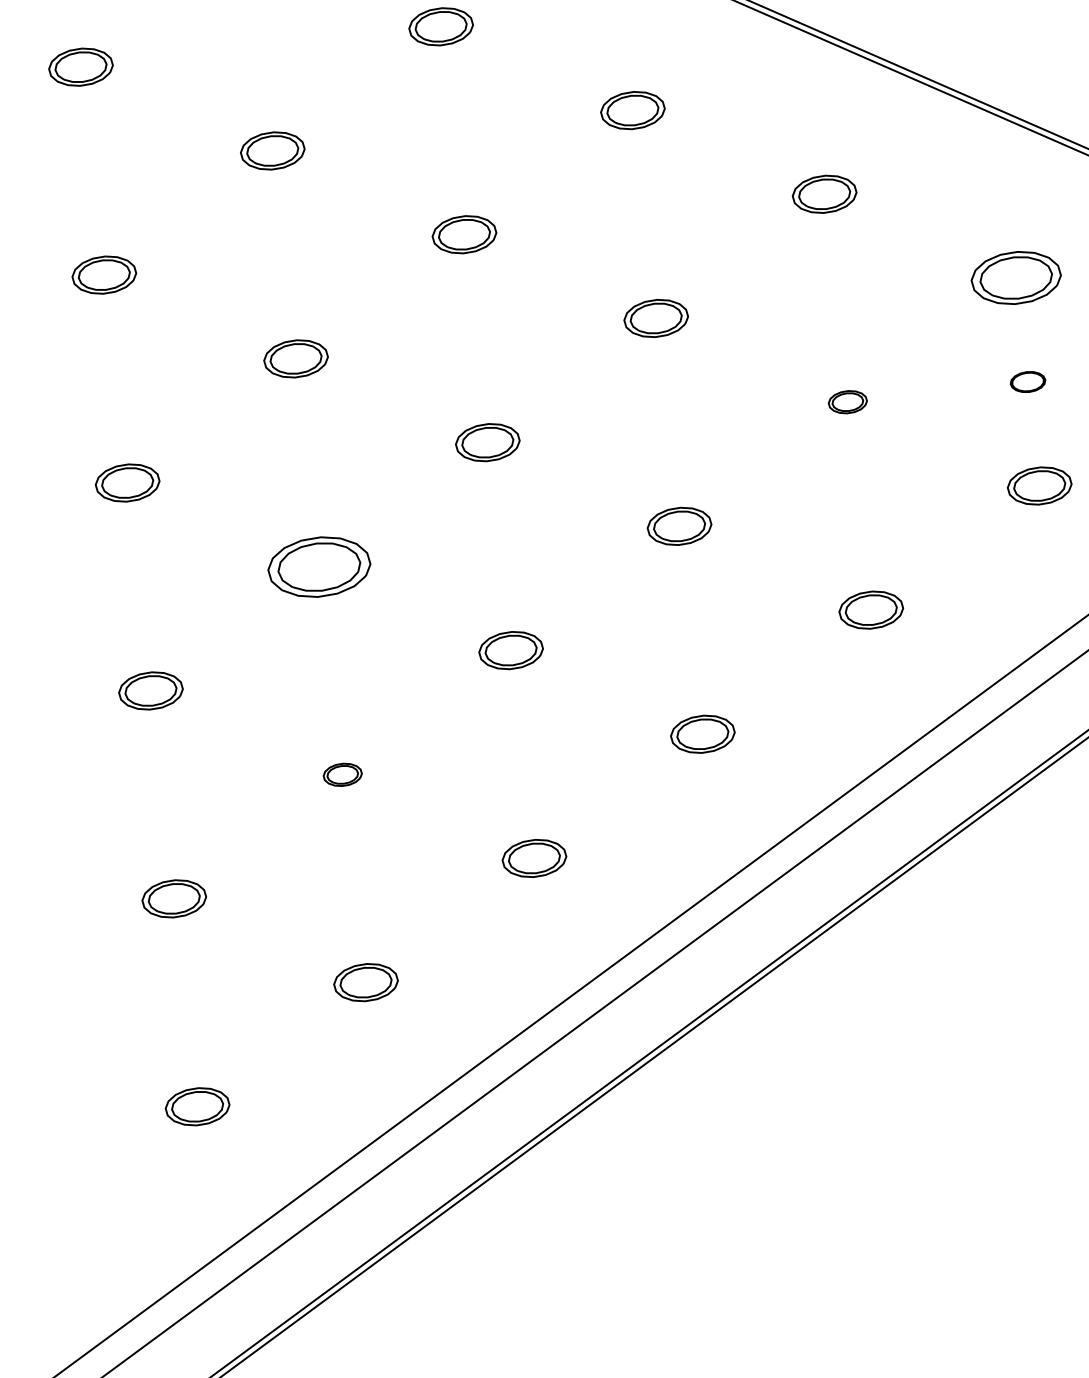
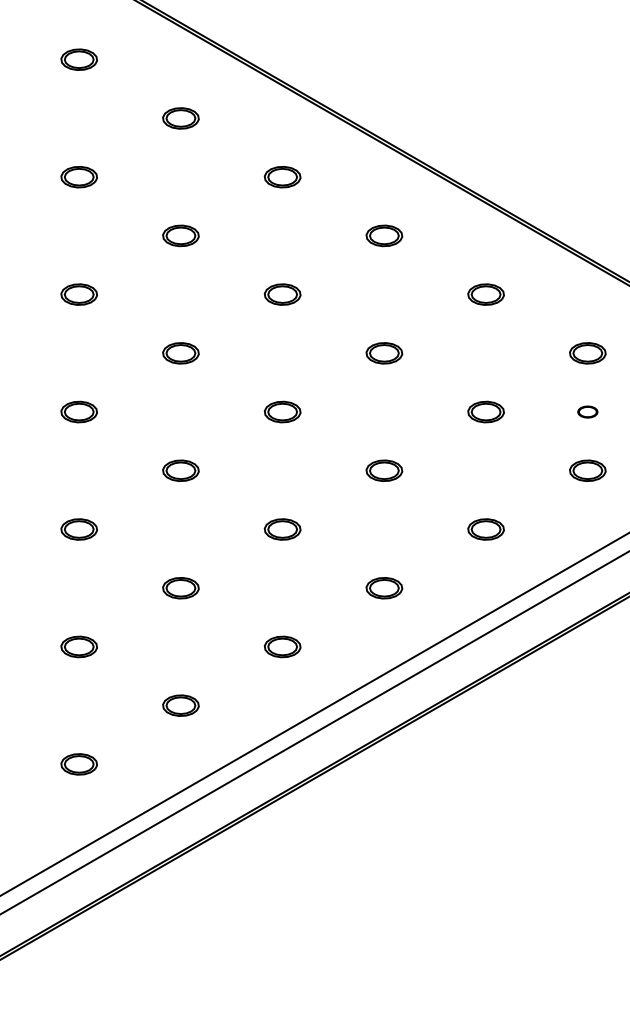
part: (1015, 278) -> (587, 353), size x0.71
part: (846, 401) -> (485, 411), size x1.67
part: (318, 566) -> (180, 470), size x0.62
part: (341, 775) -> (180, 588), size x1.67

